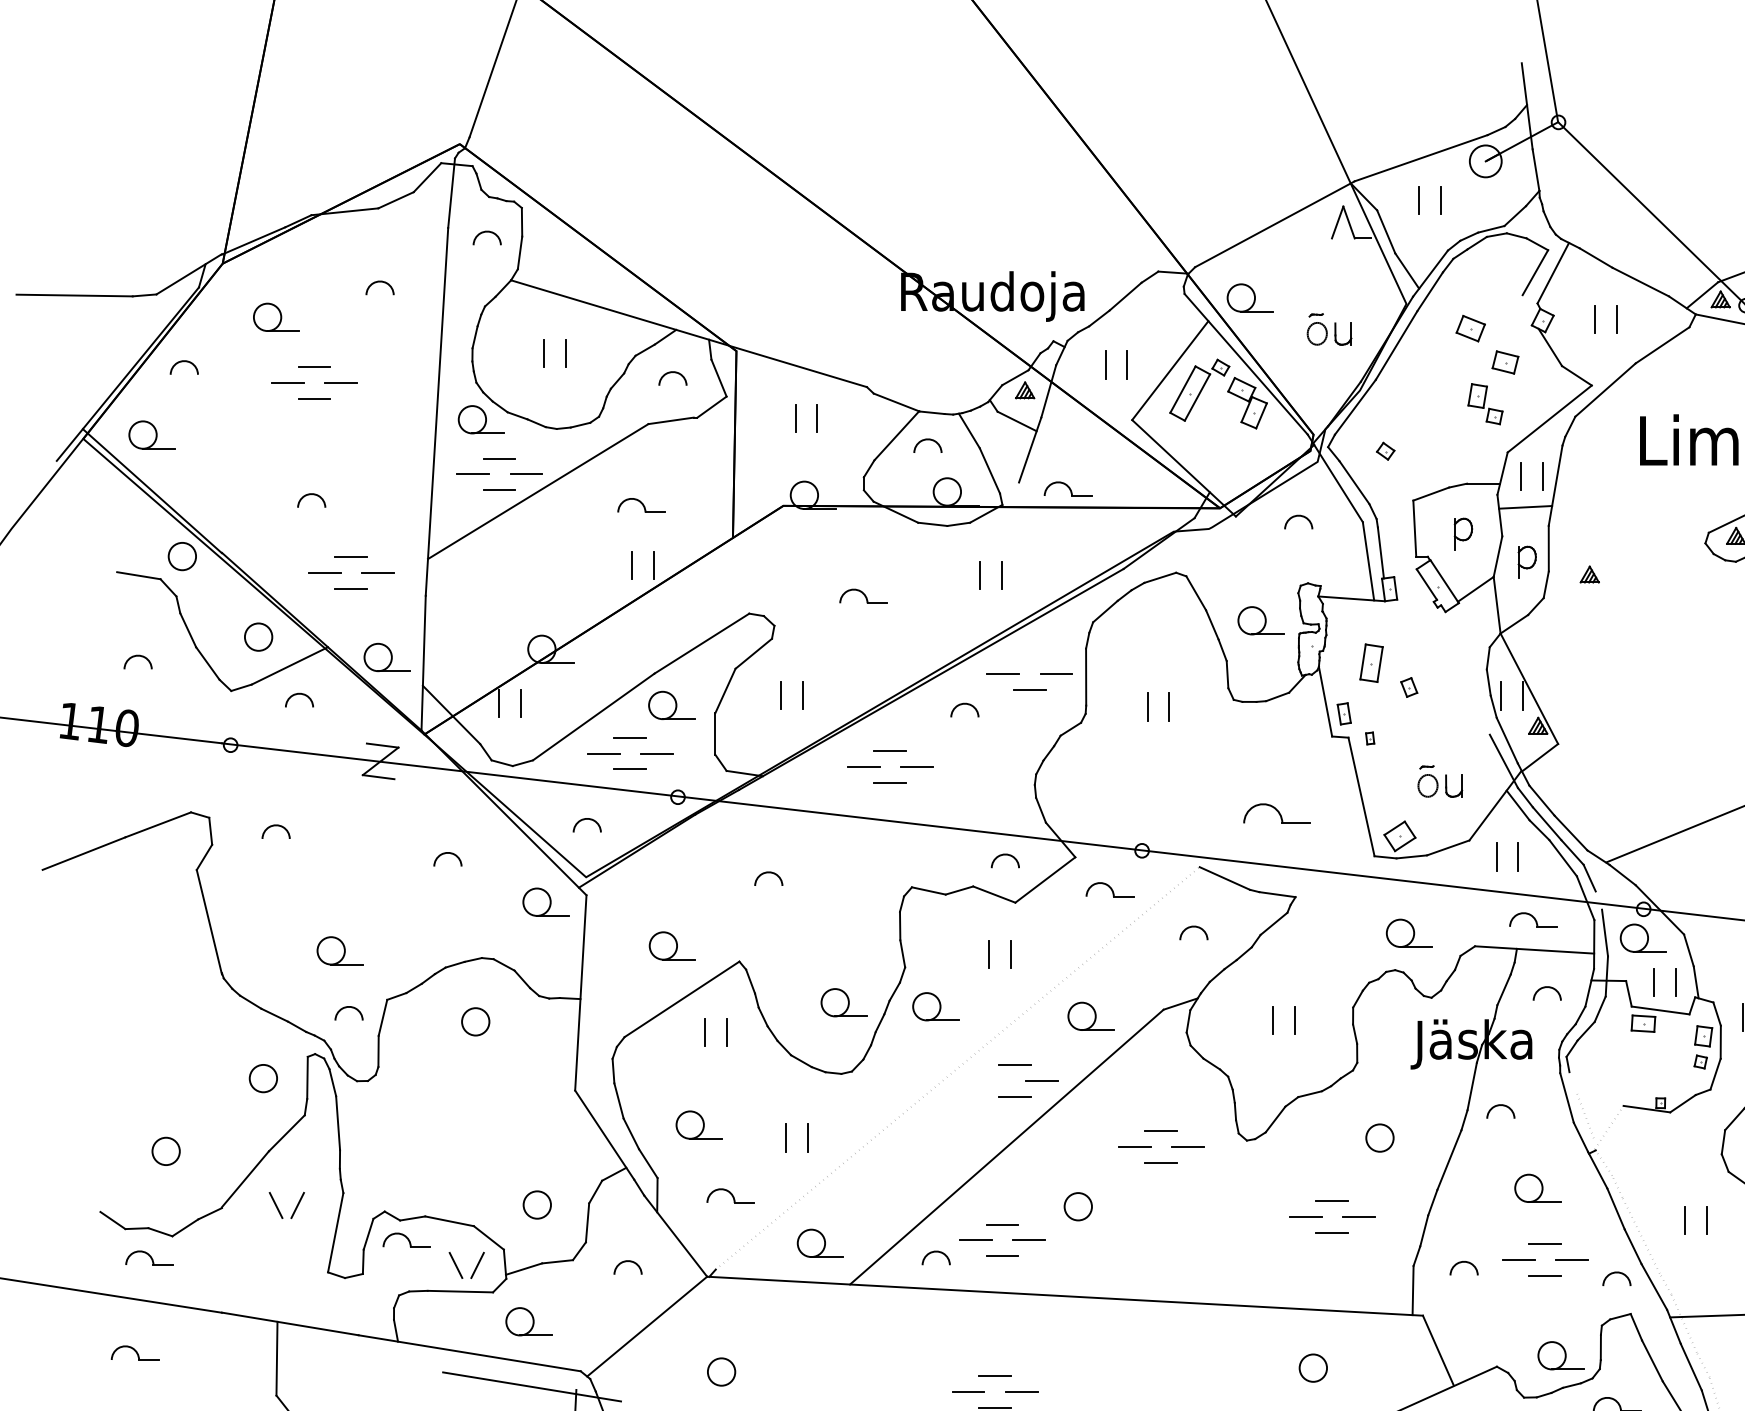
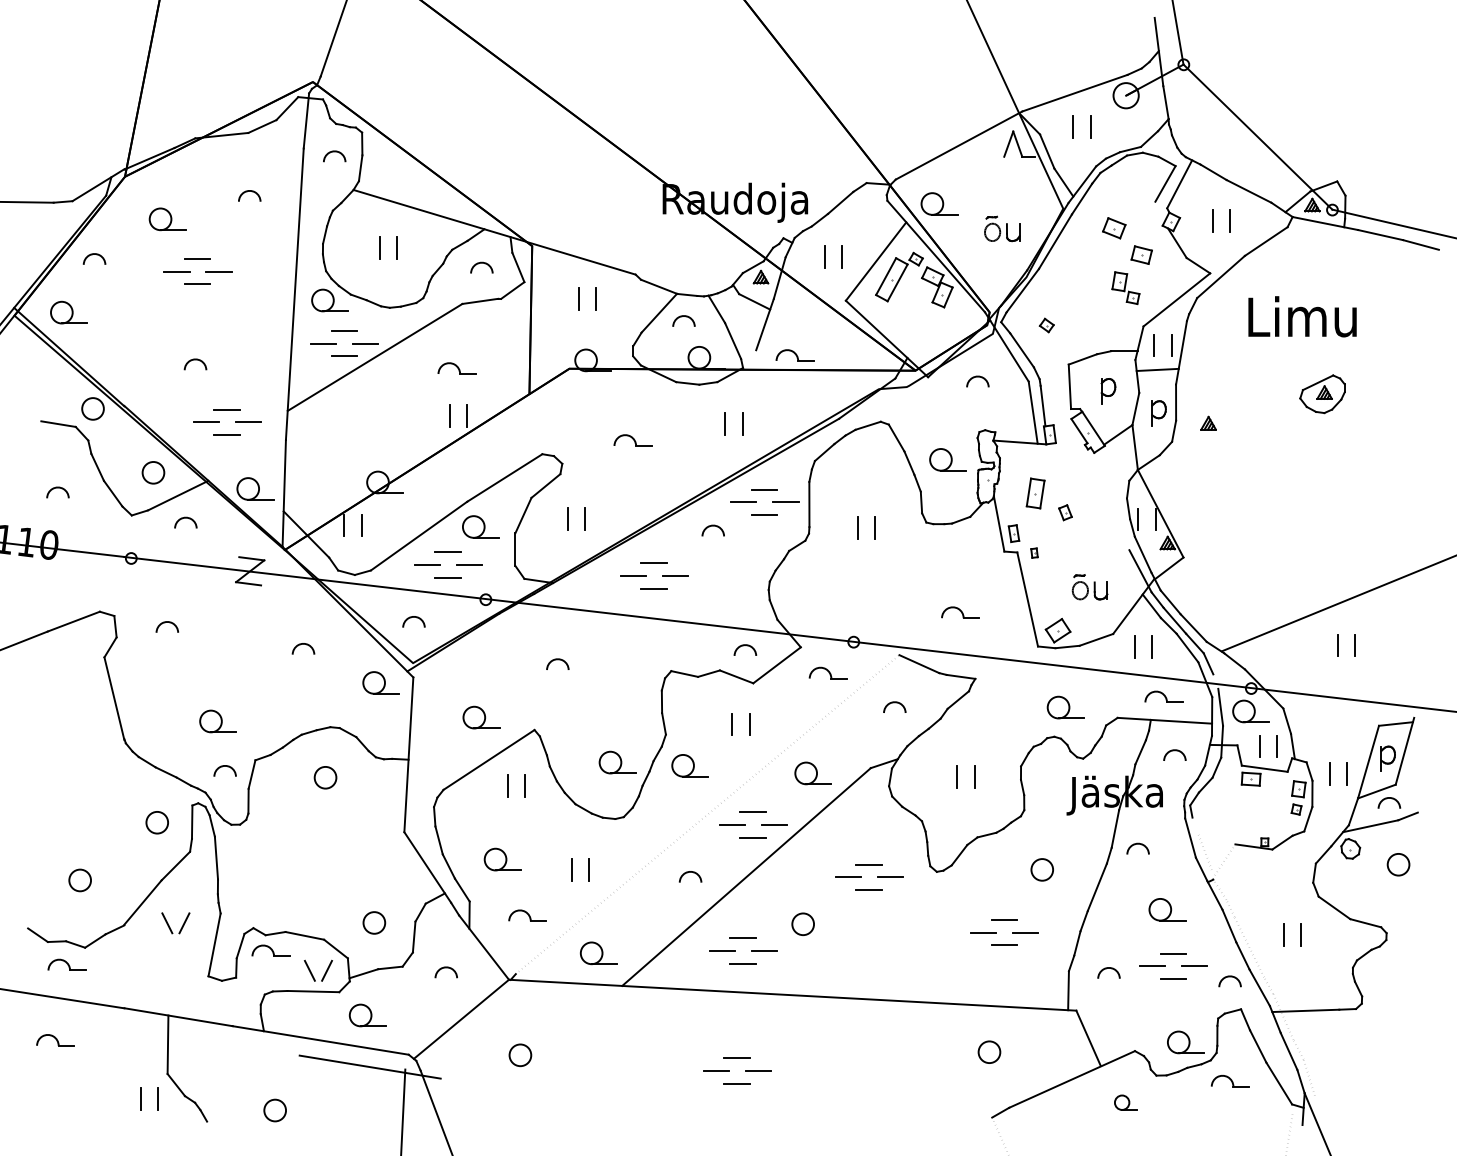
line: (1029, 658) -> (764, 489), added
part: (1276, 813) -> (960, 612), size x0.71
line: (987, 1080) -> (731, 824), added
arc: (936, 1252) -> (690, 872), moved

